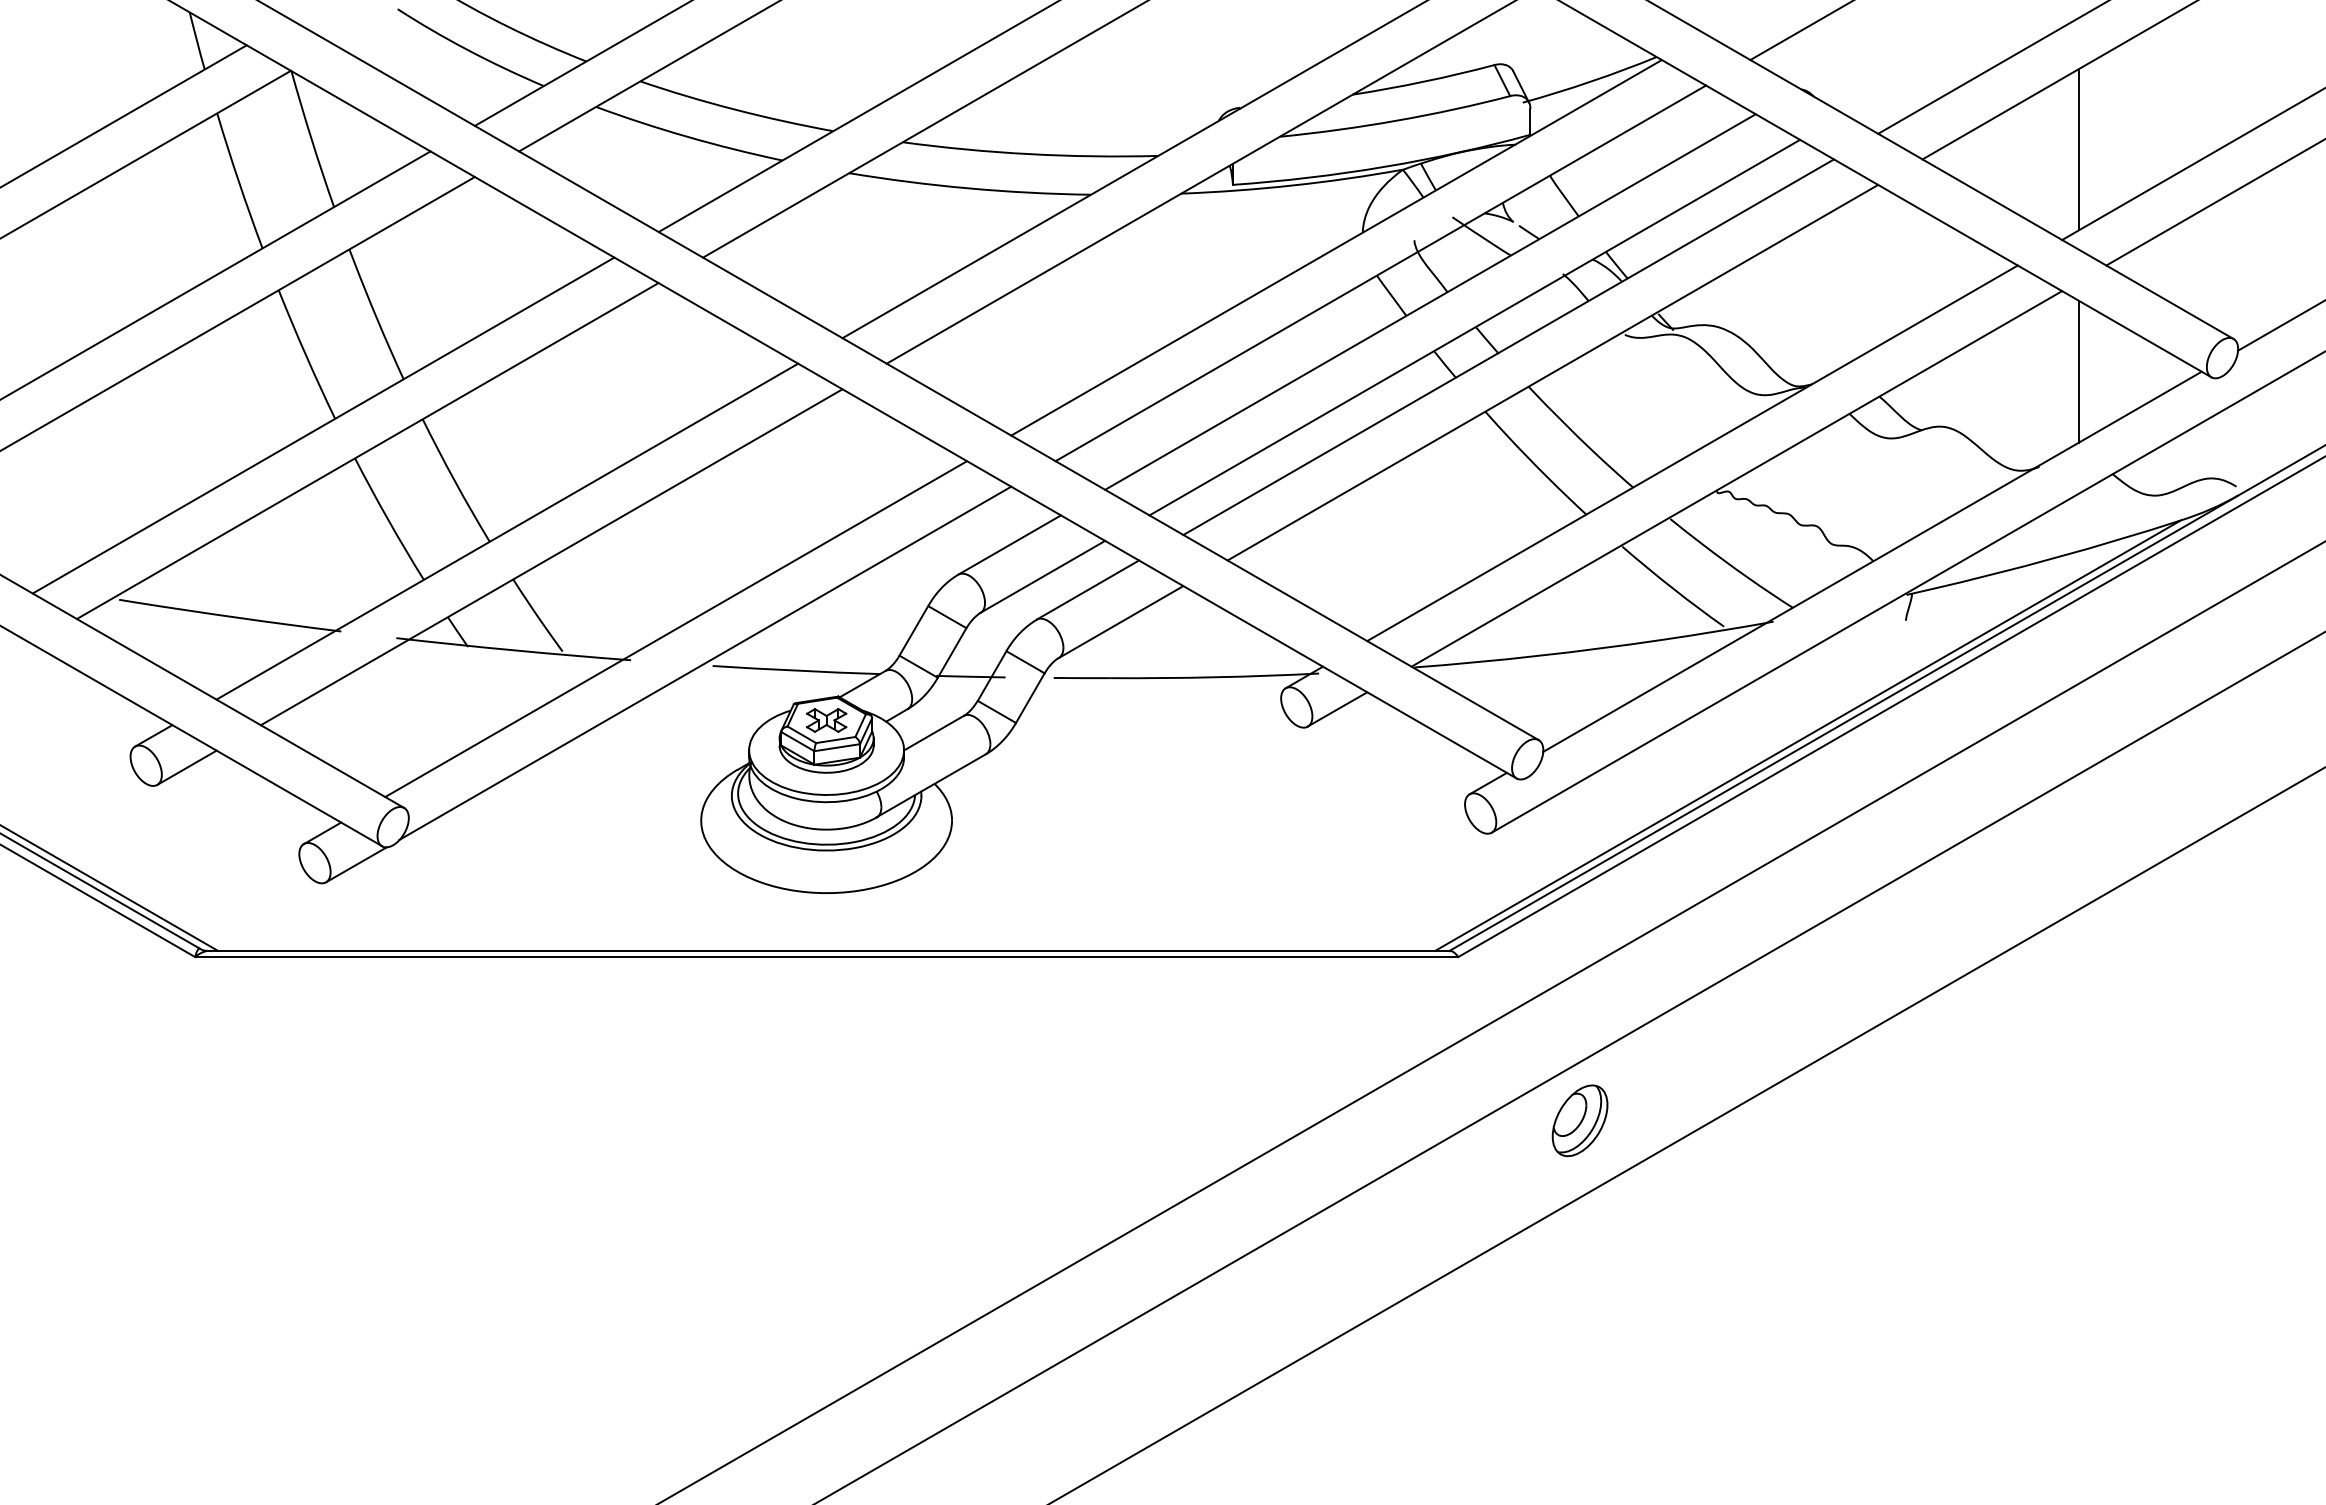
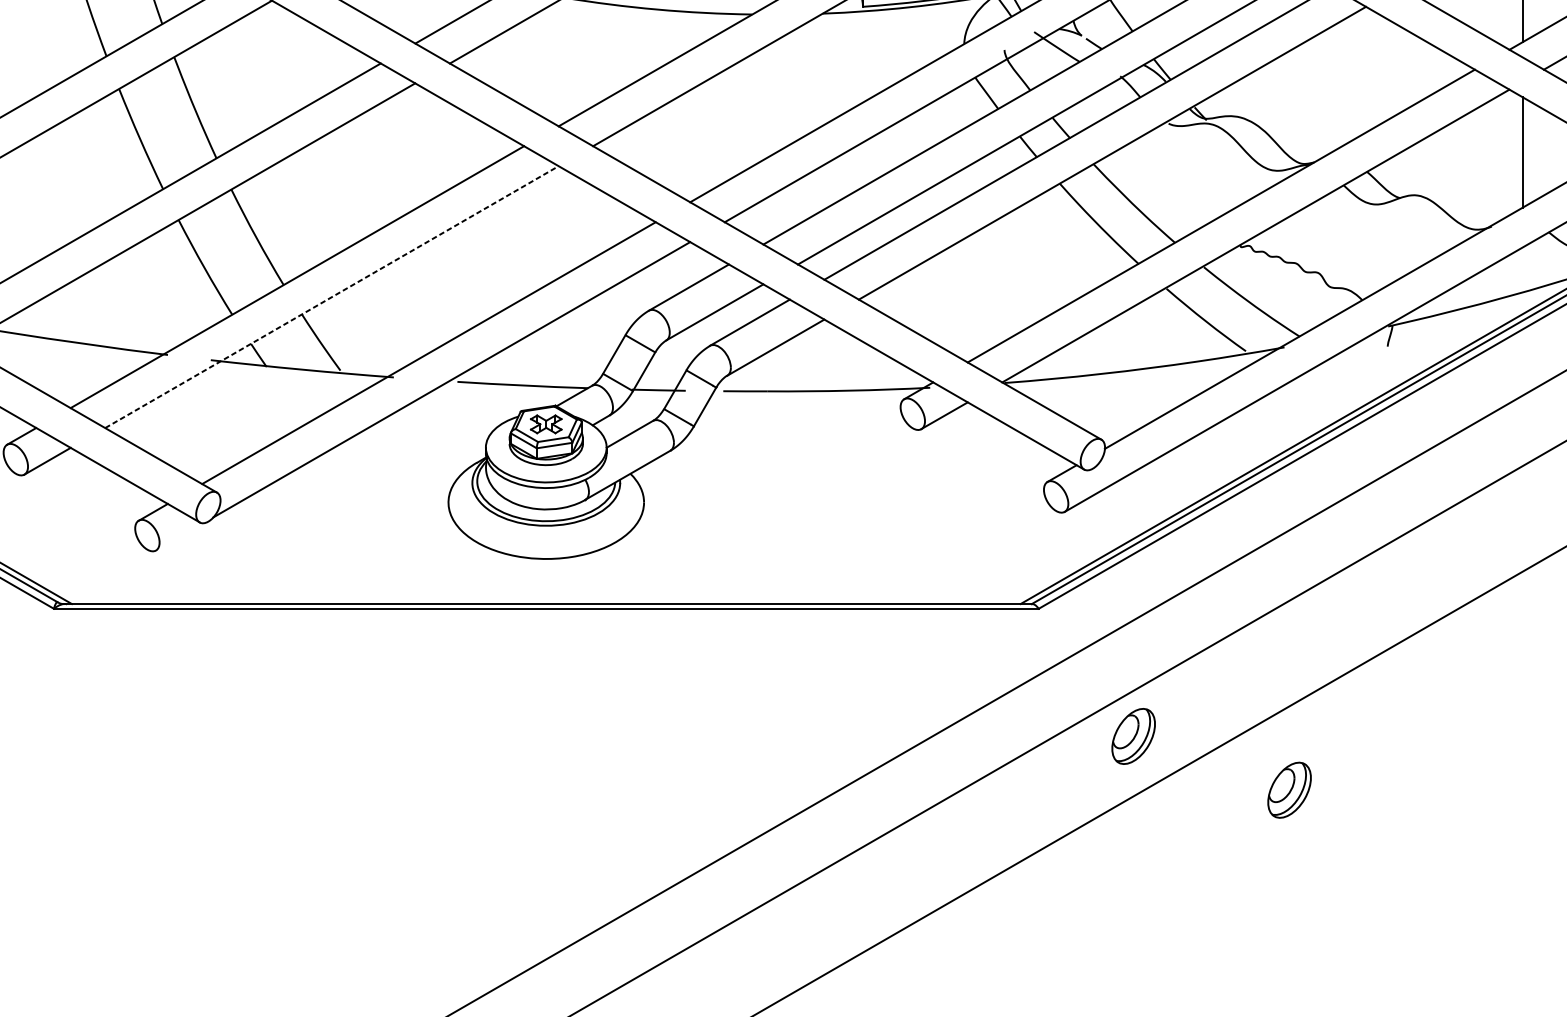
line: (551, 557) -> (331, 297), solid -> dashed
line: (356, 864) -> (179, 536), removed
part: (1779, 1189) -> (1289, 790), added

